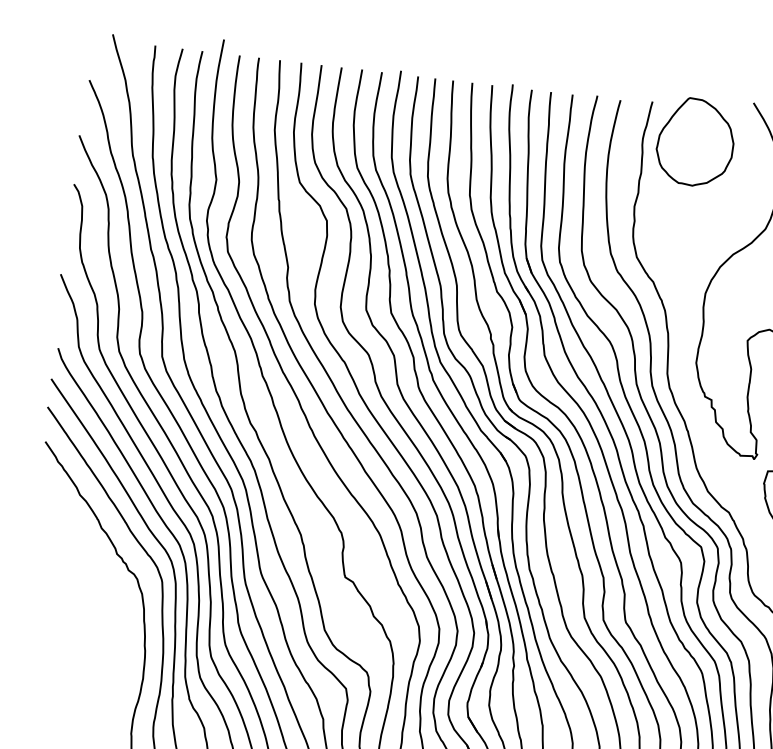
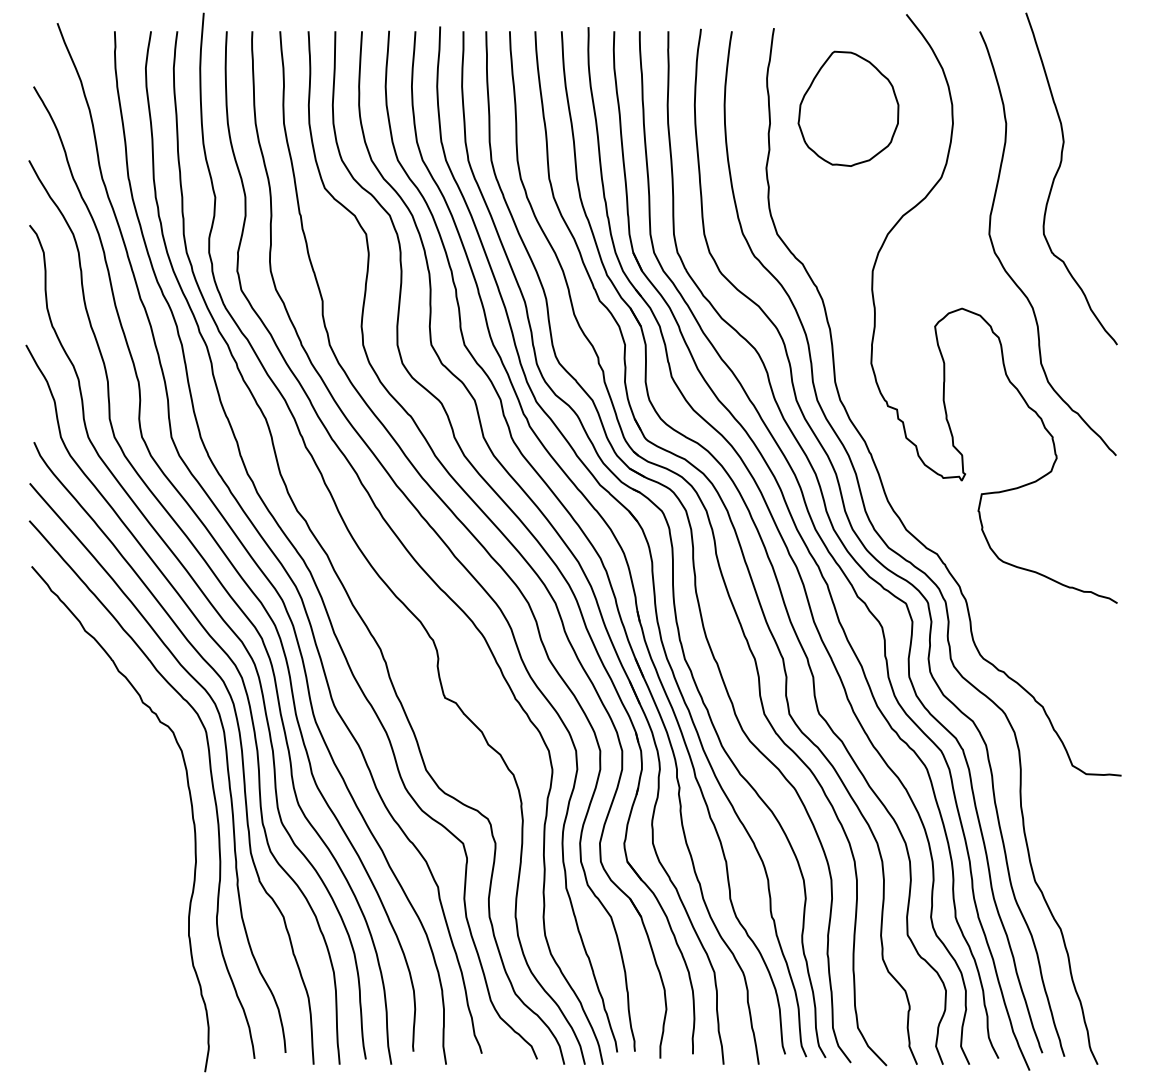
part: (695, 142) -> (848, 108), moved

